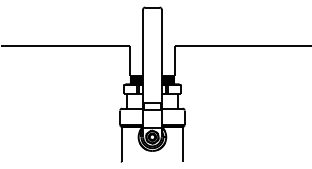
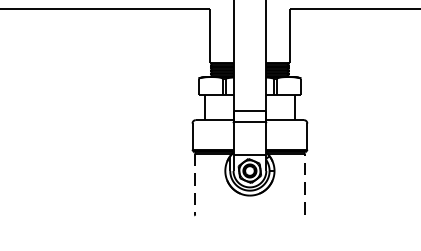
line: (183, 144) -> (305, 183), solid -> dashed
line: (121, 145) -> (194, 185), solid -> dashed

